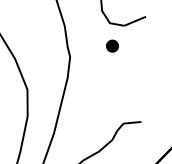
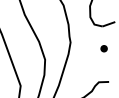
part: (111, 45) -> (103, 48), moved

